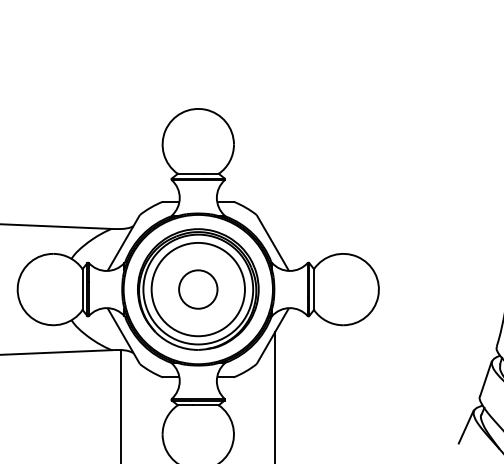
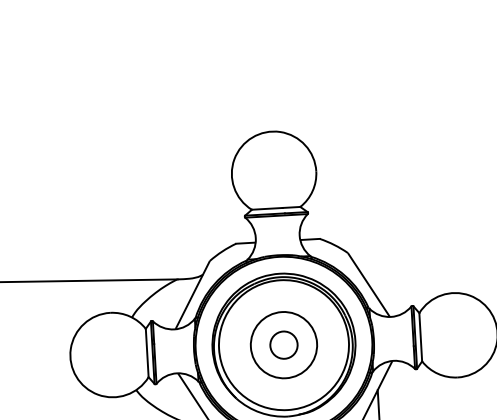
circle: (197, 289) -> (283, 345), size x0.6
circle: (198, 289) -> (284, 345), size x0.6

